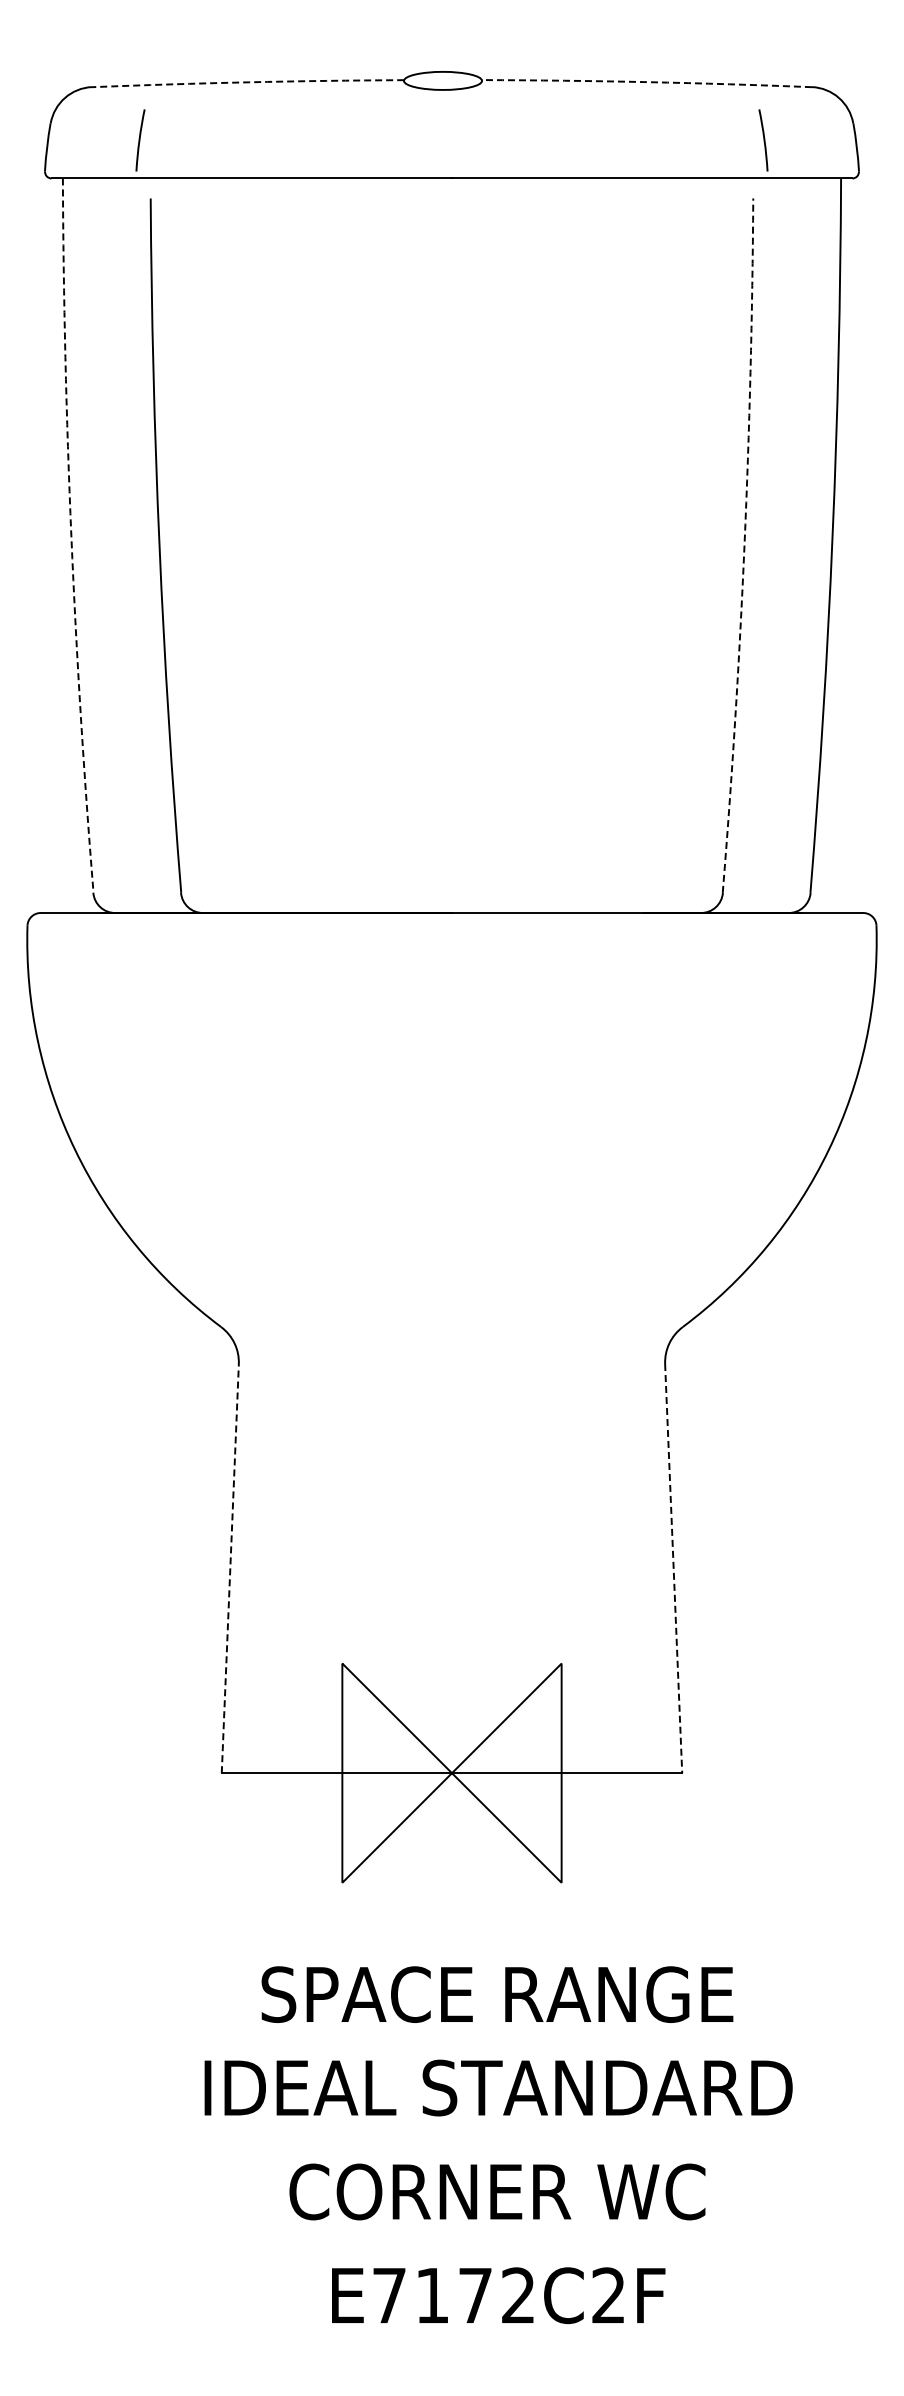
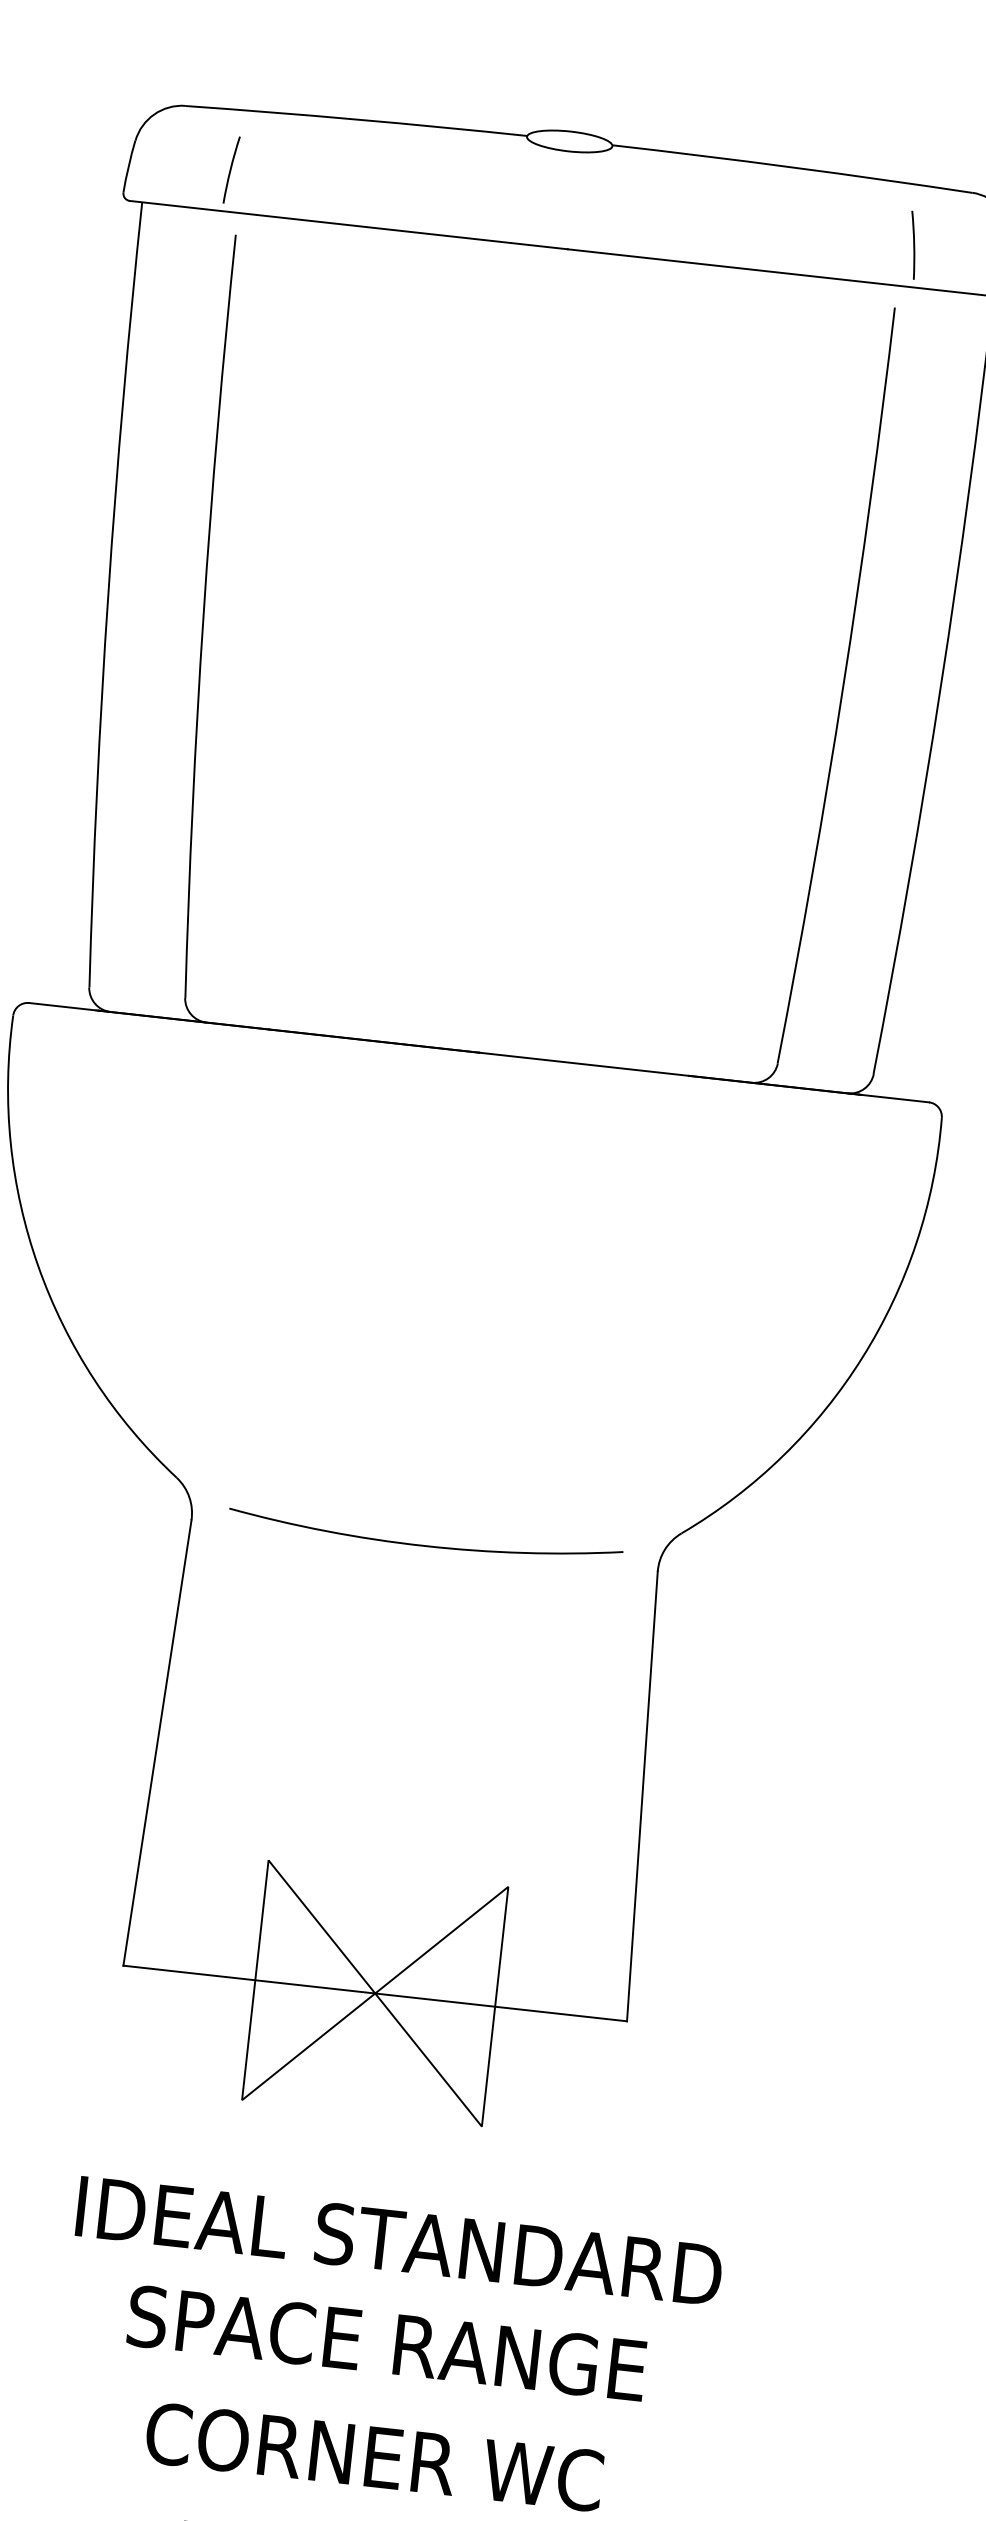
arc: (248, 82) -> (356, 119), dashed -> solid
arc: (646, 82) -> (792, 167), dashed -> solid
arc: (71, 535) -> (108, 593), dashed -> solid
arc: (744, 545) -> (843, 686), dashed -> solid
arc: (451, 1363) -> (424, 1545), added
line: (230, 1568) -> (157, 1742), dashed -> solid
line: (673, 1568) -> (642, 1796), dashed -> solid
text: (498, 1994) -> (399, 2241), SPACE RANGE -> IDEAL STANDARD
text: (498, 2087) -> (388, 2342), IDEAL STANDARD -> SPACE RANGE

